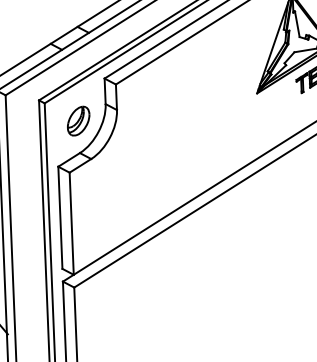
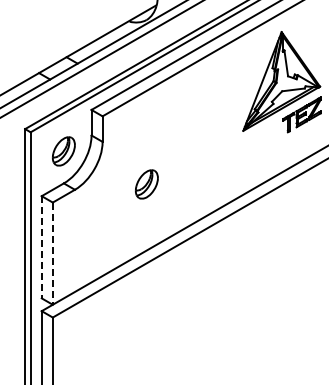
part: (162, 150) -> (146, 184), added
line: (60, 218) -> (41, 247), solid -> dashed
line: (71, 224) -> (52, 254), solid -> dashed

